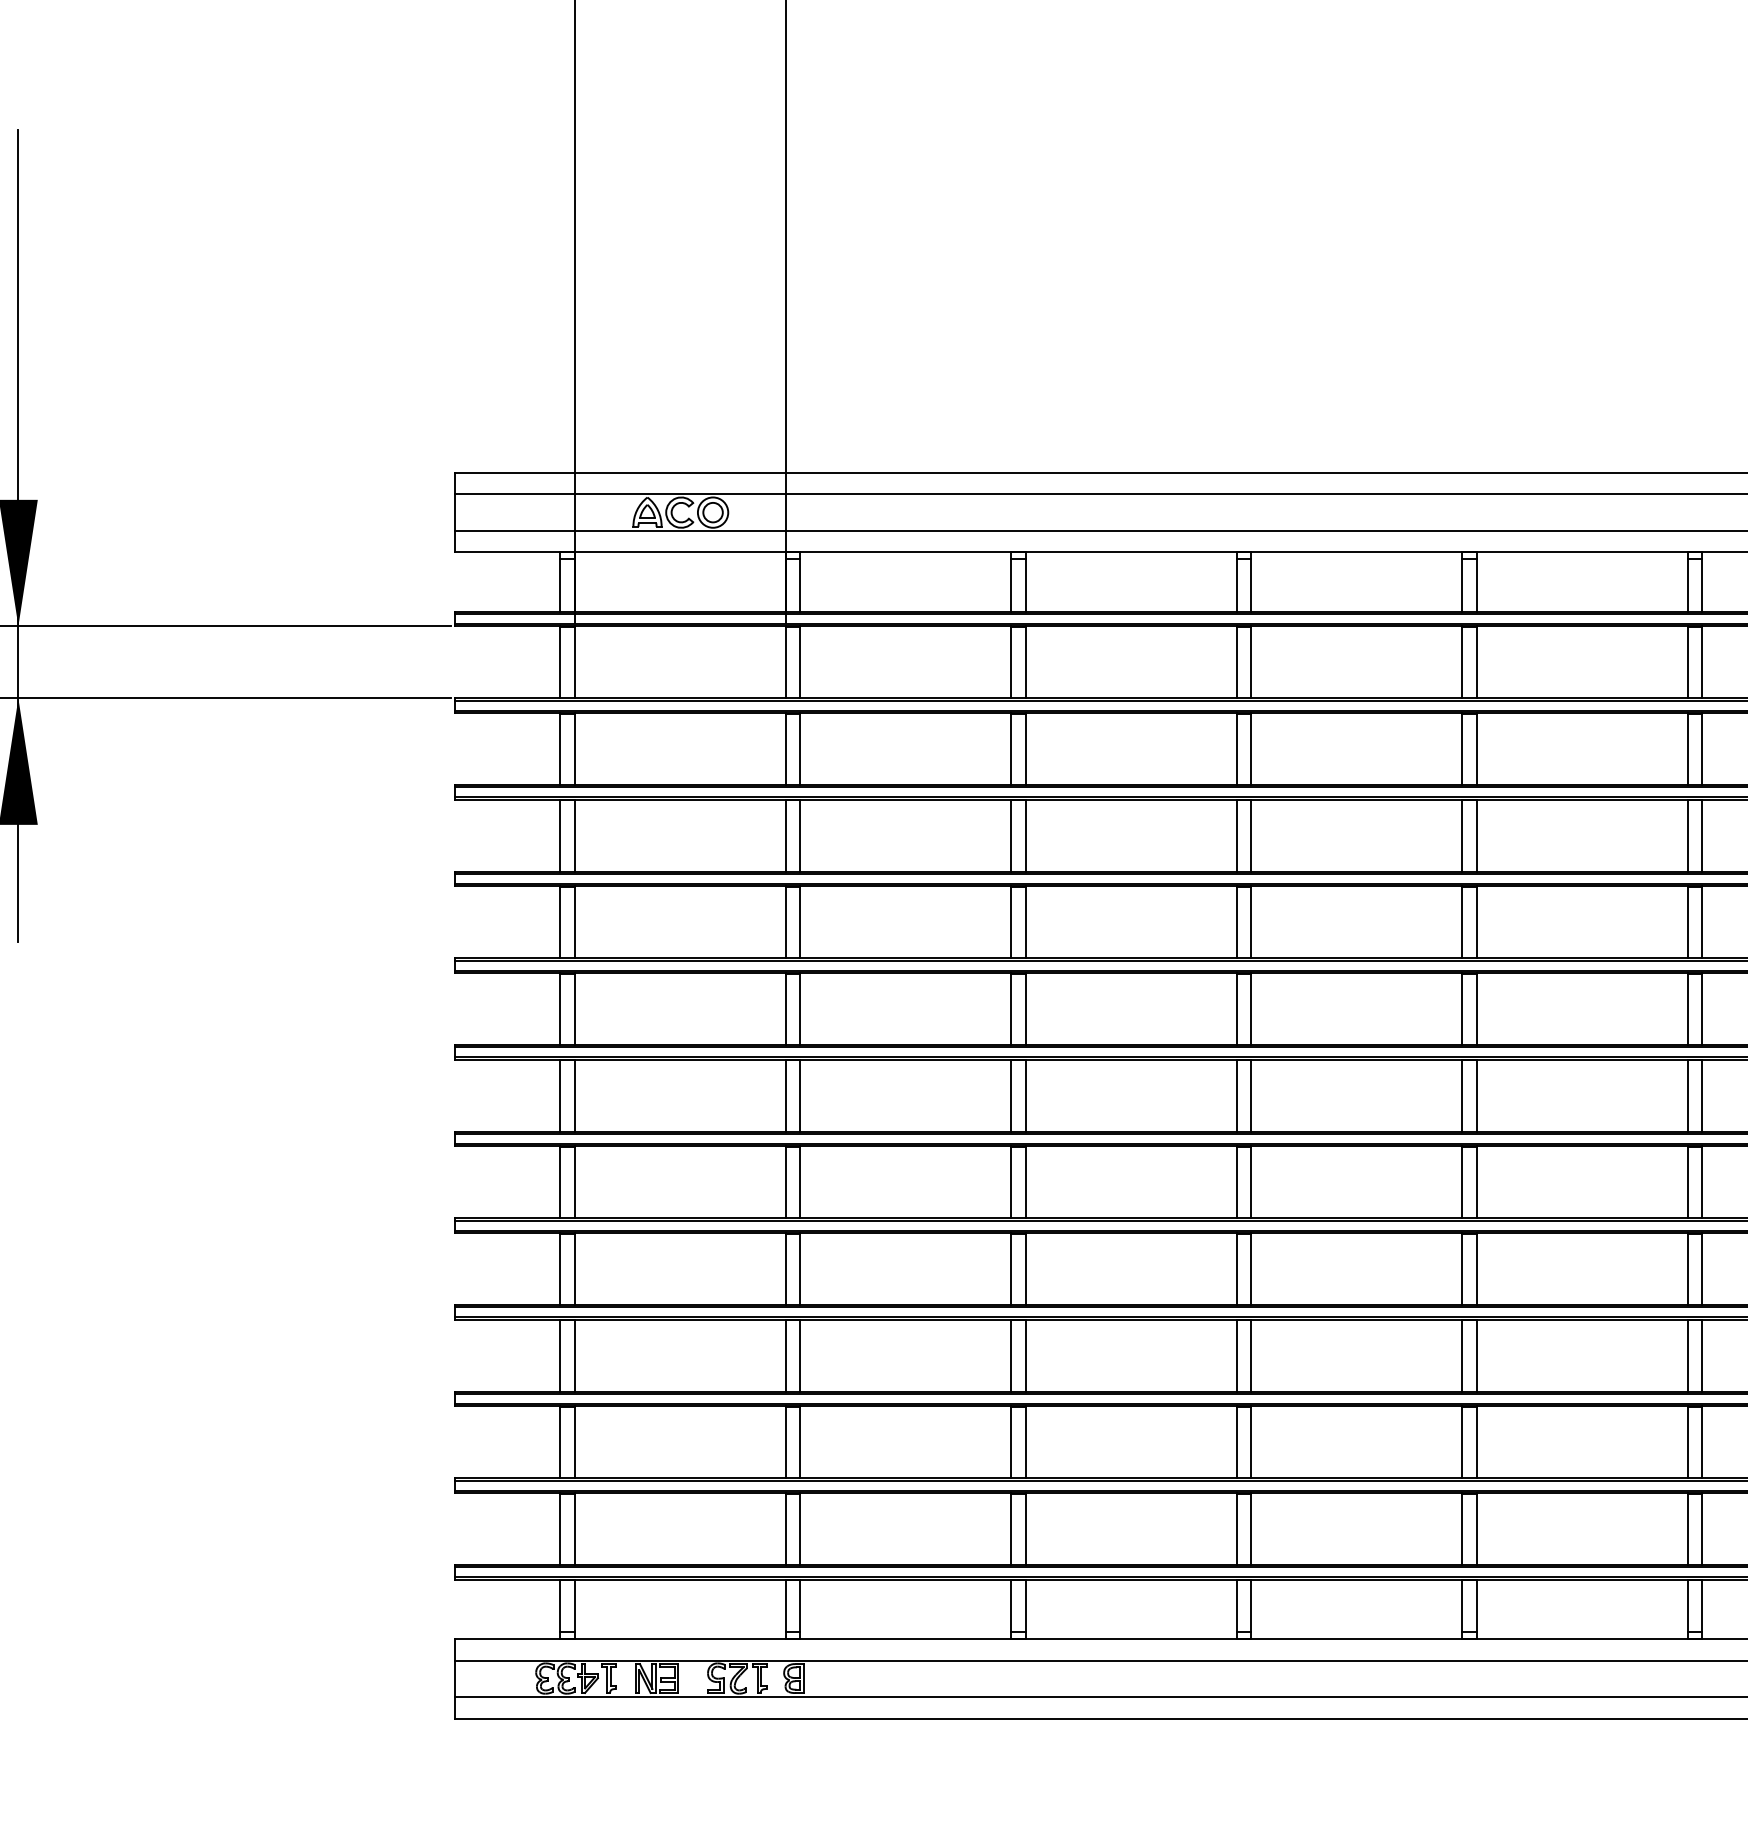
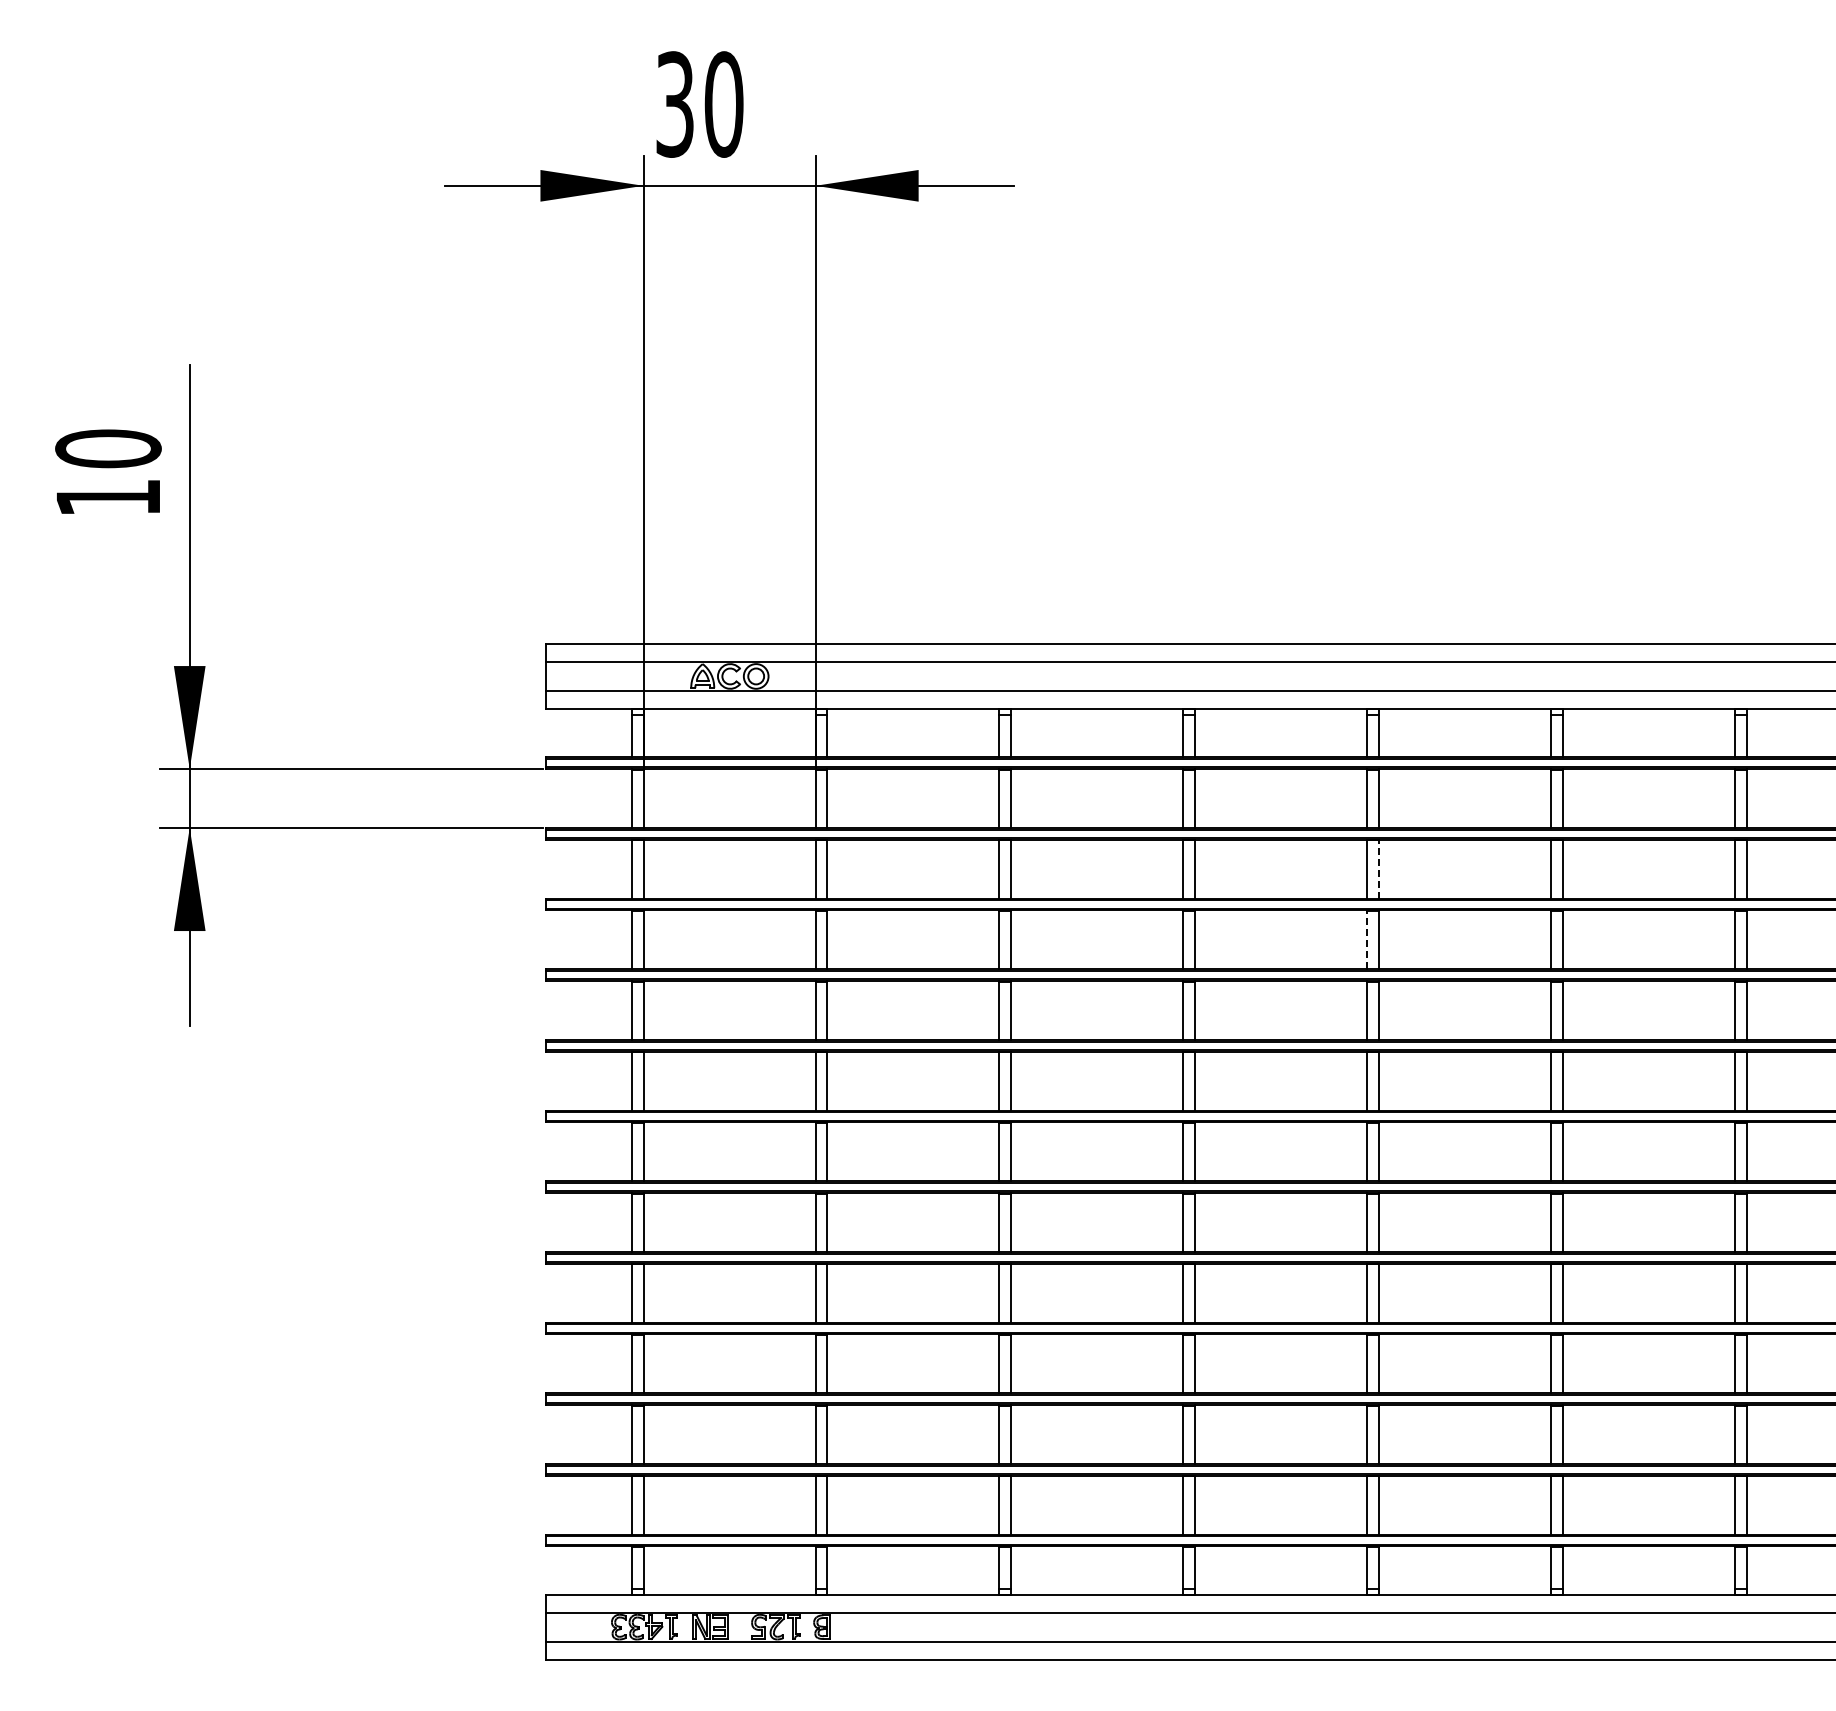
line: (1476, 749) -> (1378, 869), solid -> dashed
line: (1462, 835) -> (1367, 939), solid -> dashed

